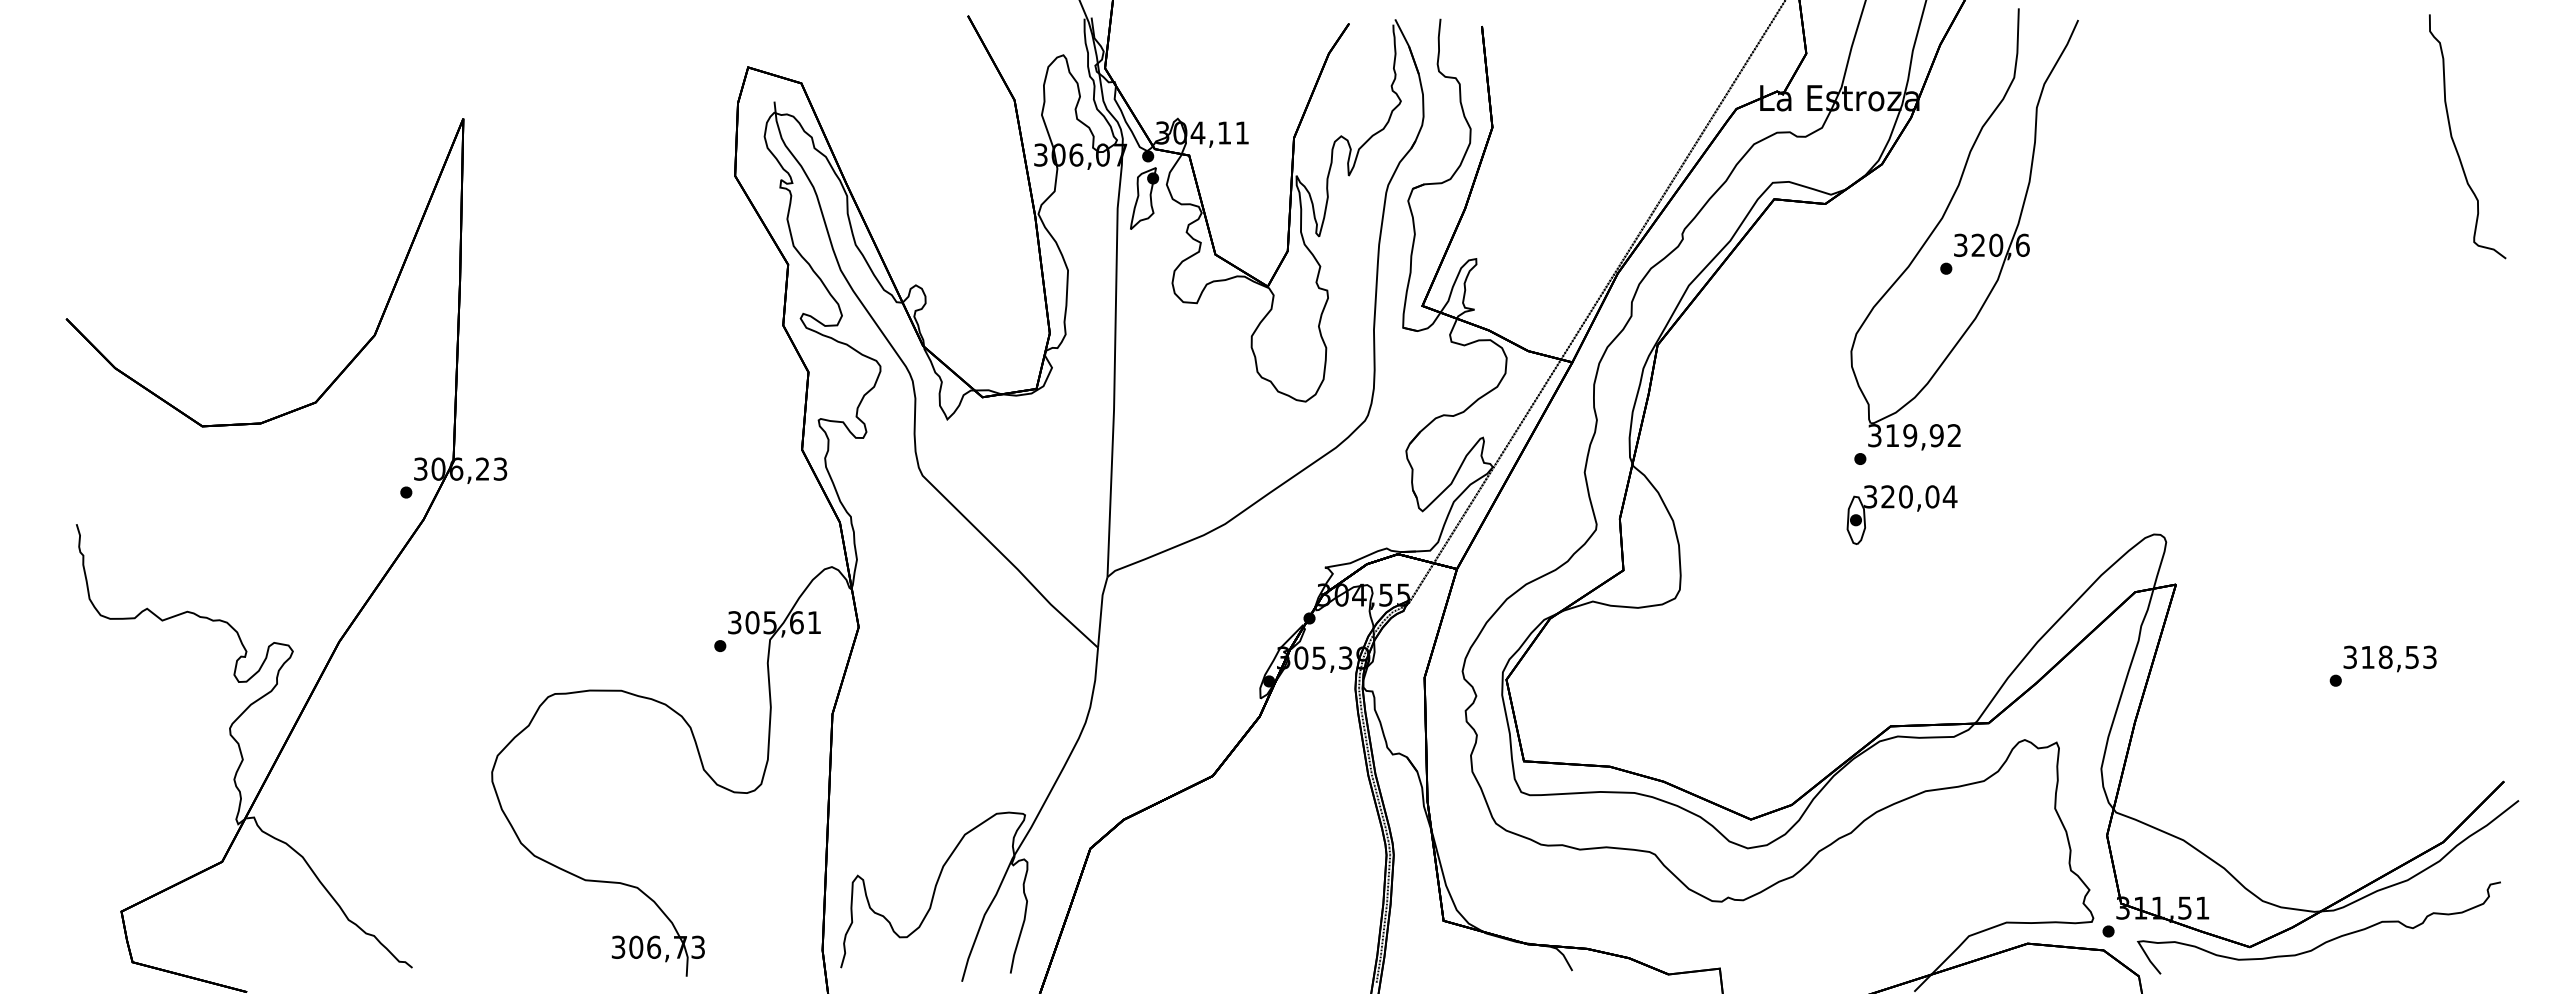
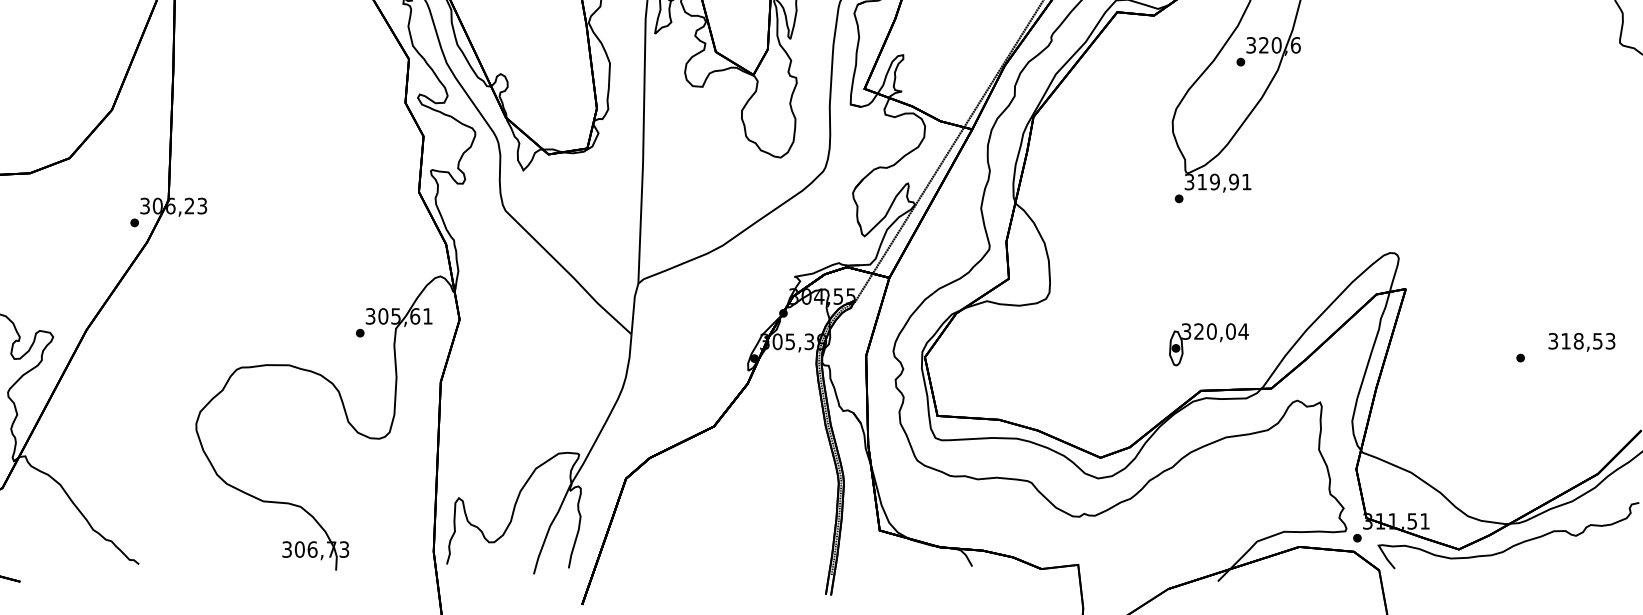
text: (1953, 435) -> (1246, 181), 319,92 -> 319,91
part: (1904, 508) -> (1210, 339), moved
text: (2389, 658) -> (1581, 342), moved

